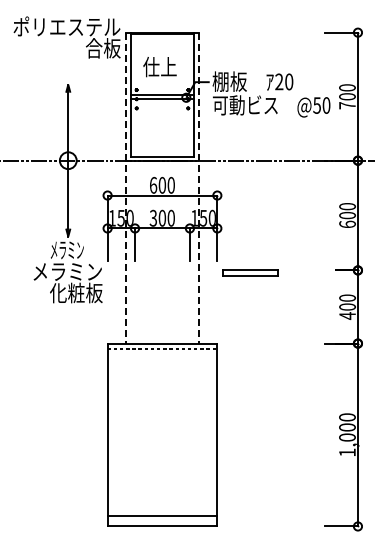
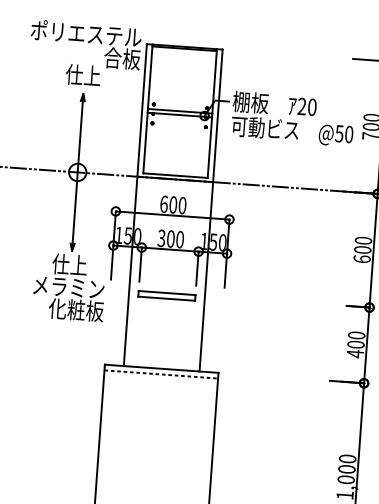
text: (159, 67) -> (82, 75), moved
line: (125, 188) -> (134, 205), dashed -> solid
line: (199, 188) -> (211, 210), dashed -> solid
text: (66, 250) -> (69, 265), メラミン -> 仕上
part: (250, 272) -> (166, 295), moved

